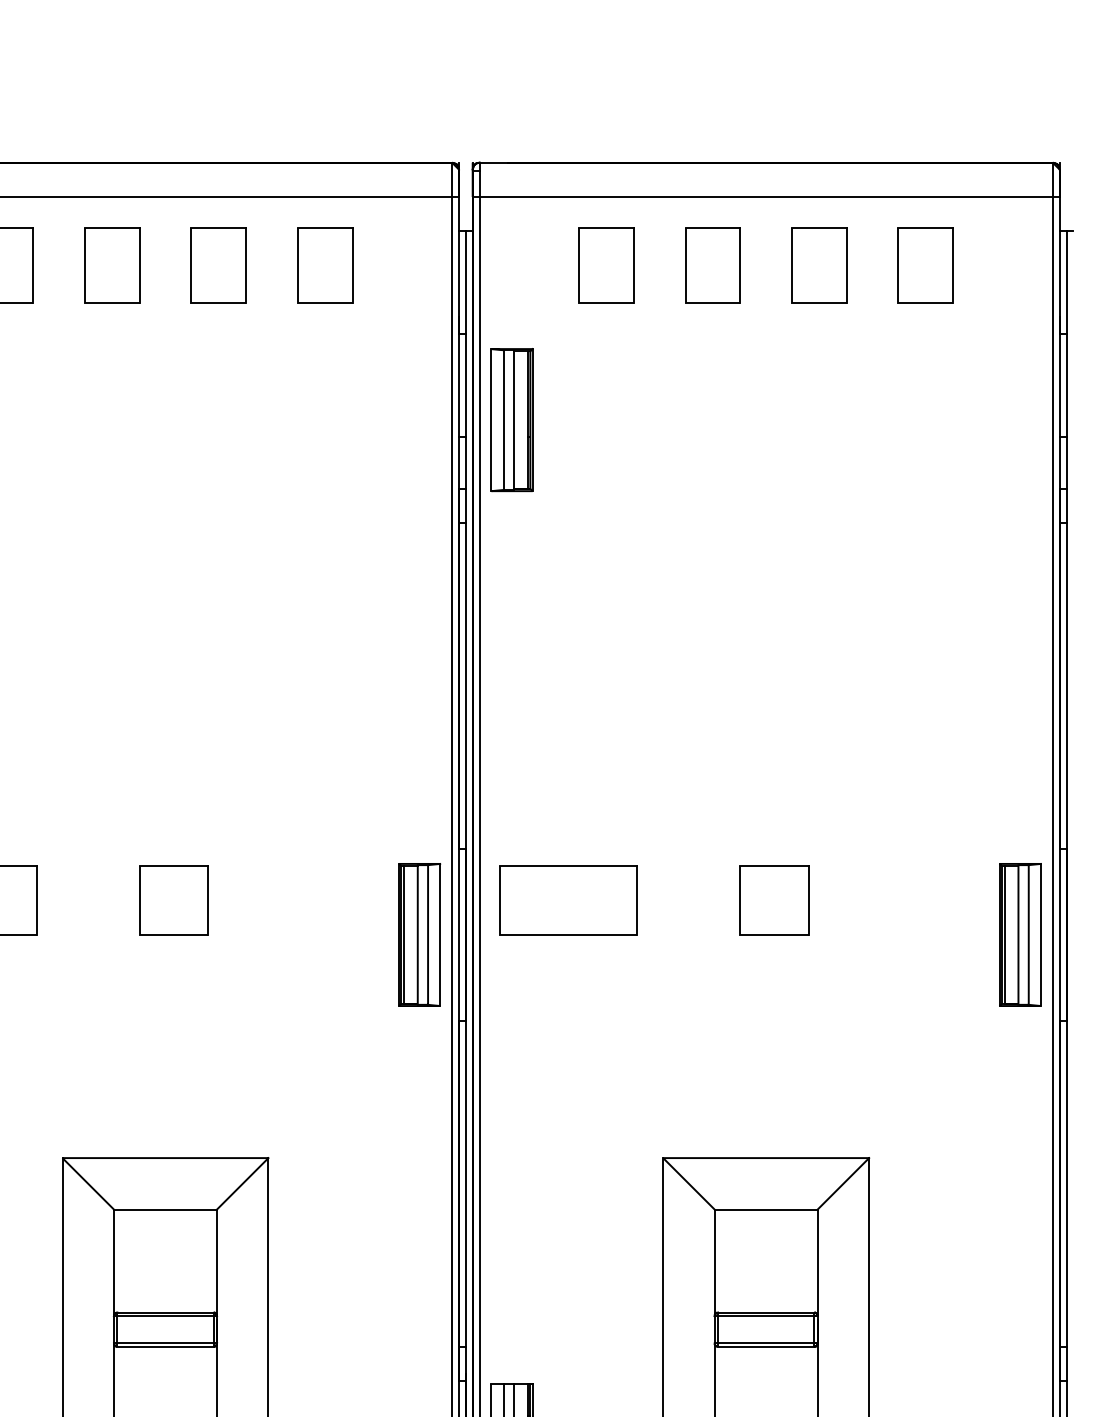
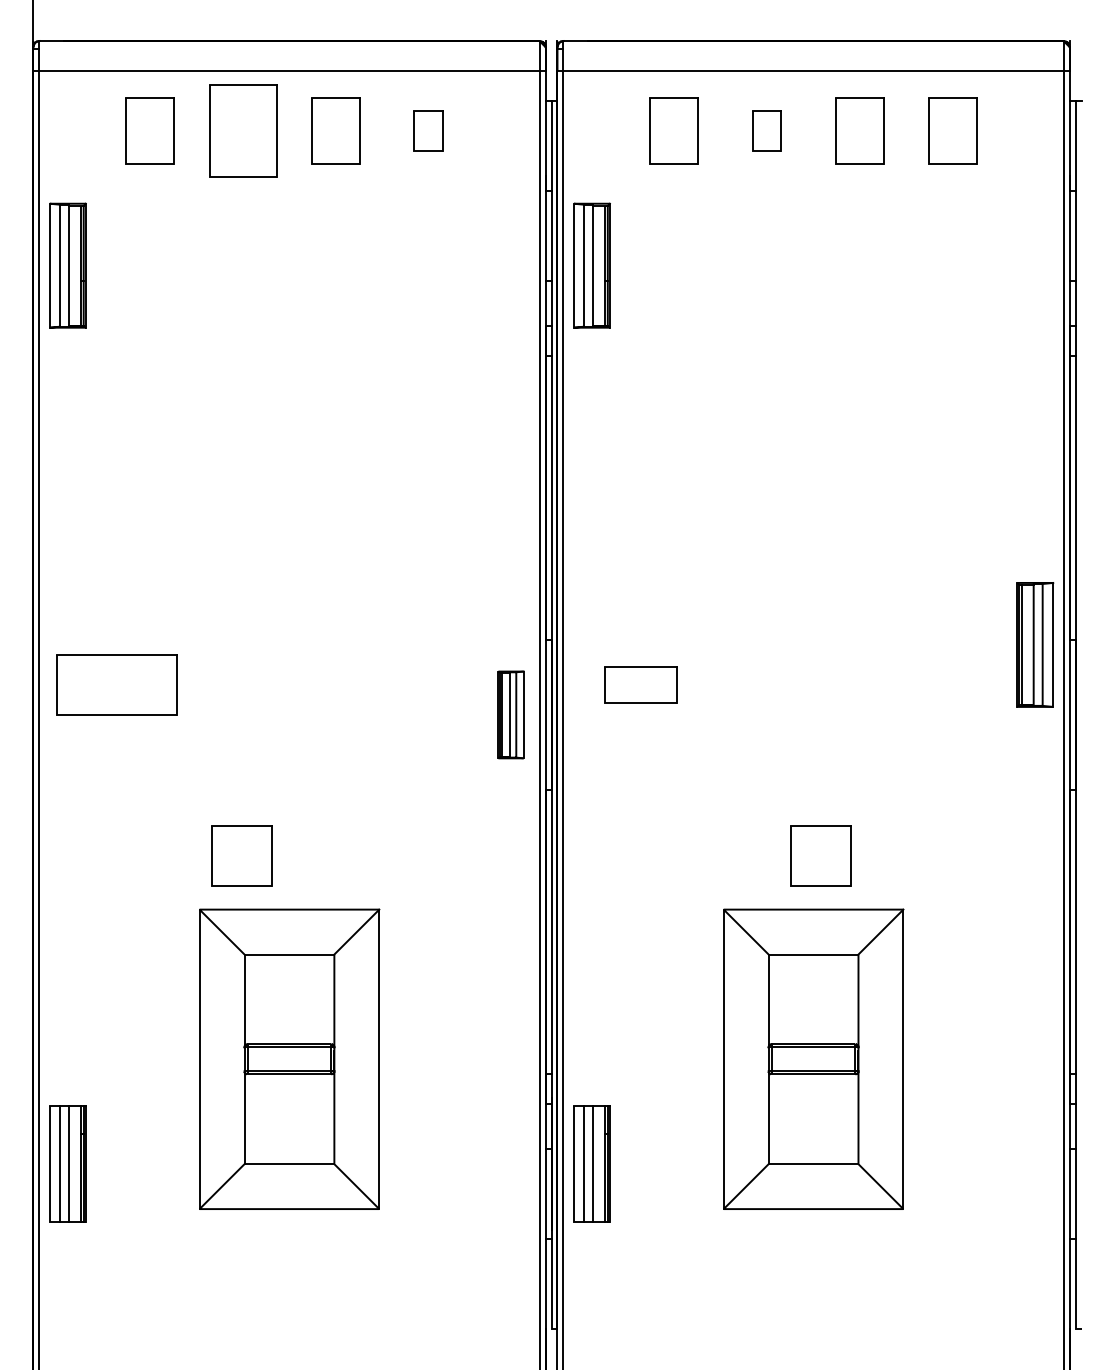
part: (111, 265) -> (242, 130), size x1.4
part: (324, 265) -> (428, 130), size x0.6
part: (712, 265) -> (766, 130), size x0.6
part: (173, 900) -> (241, 855), moved
part: (567, 900) -> (640, 684), size x0.6
part: (774, 900) -> (820, 855), moved
part: (418, 934) -> (510, 714), size x0.7
part: (1020, 934) -> (1035, 644), moved

